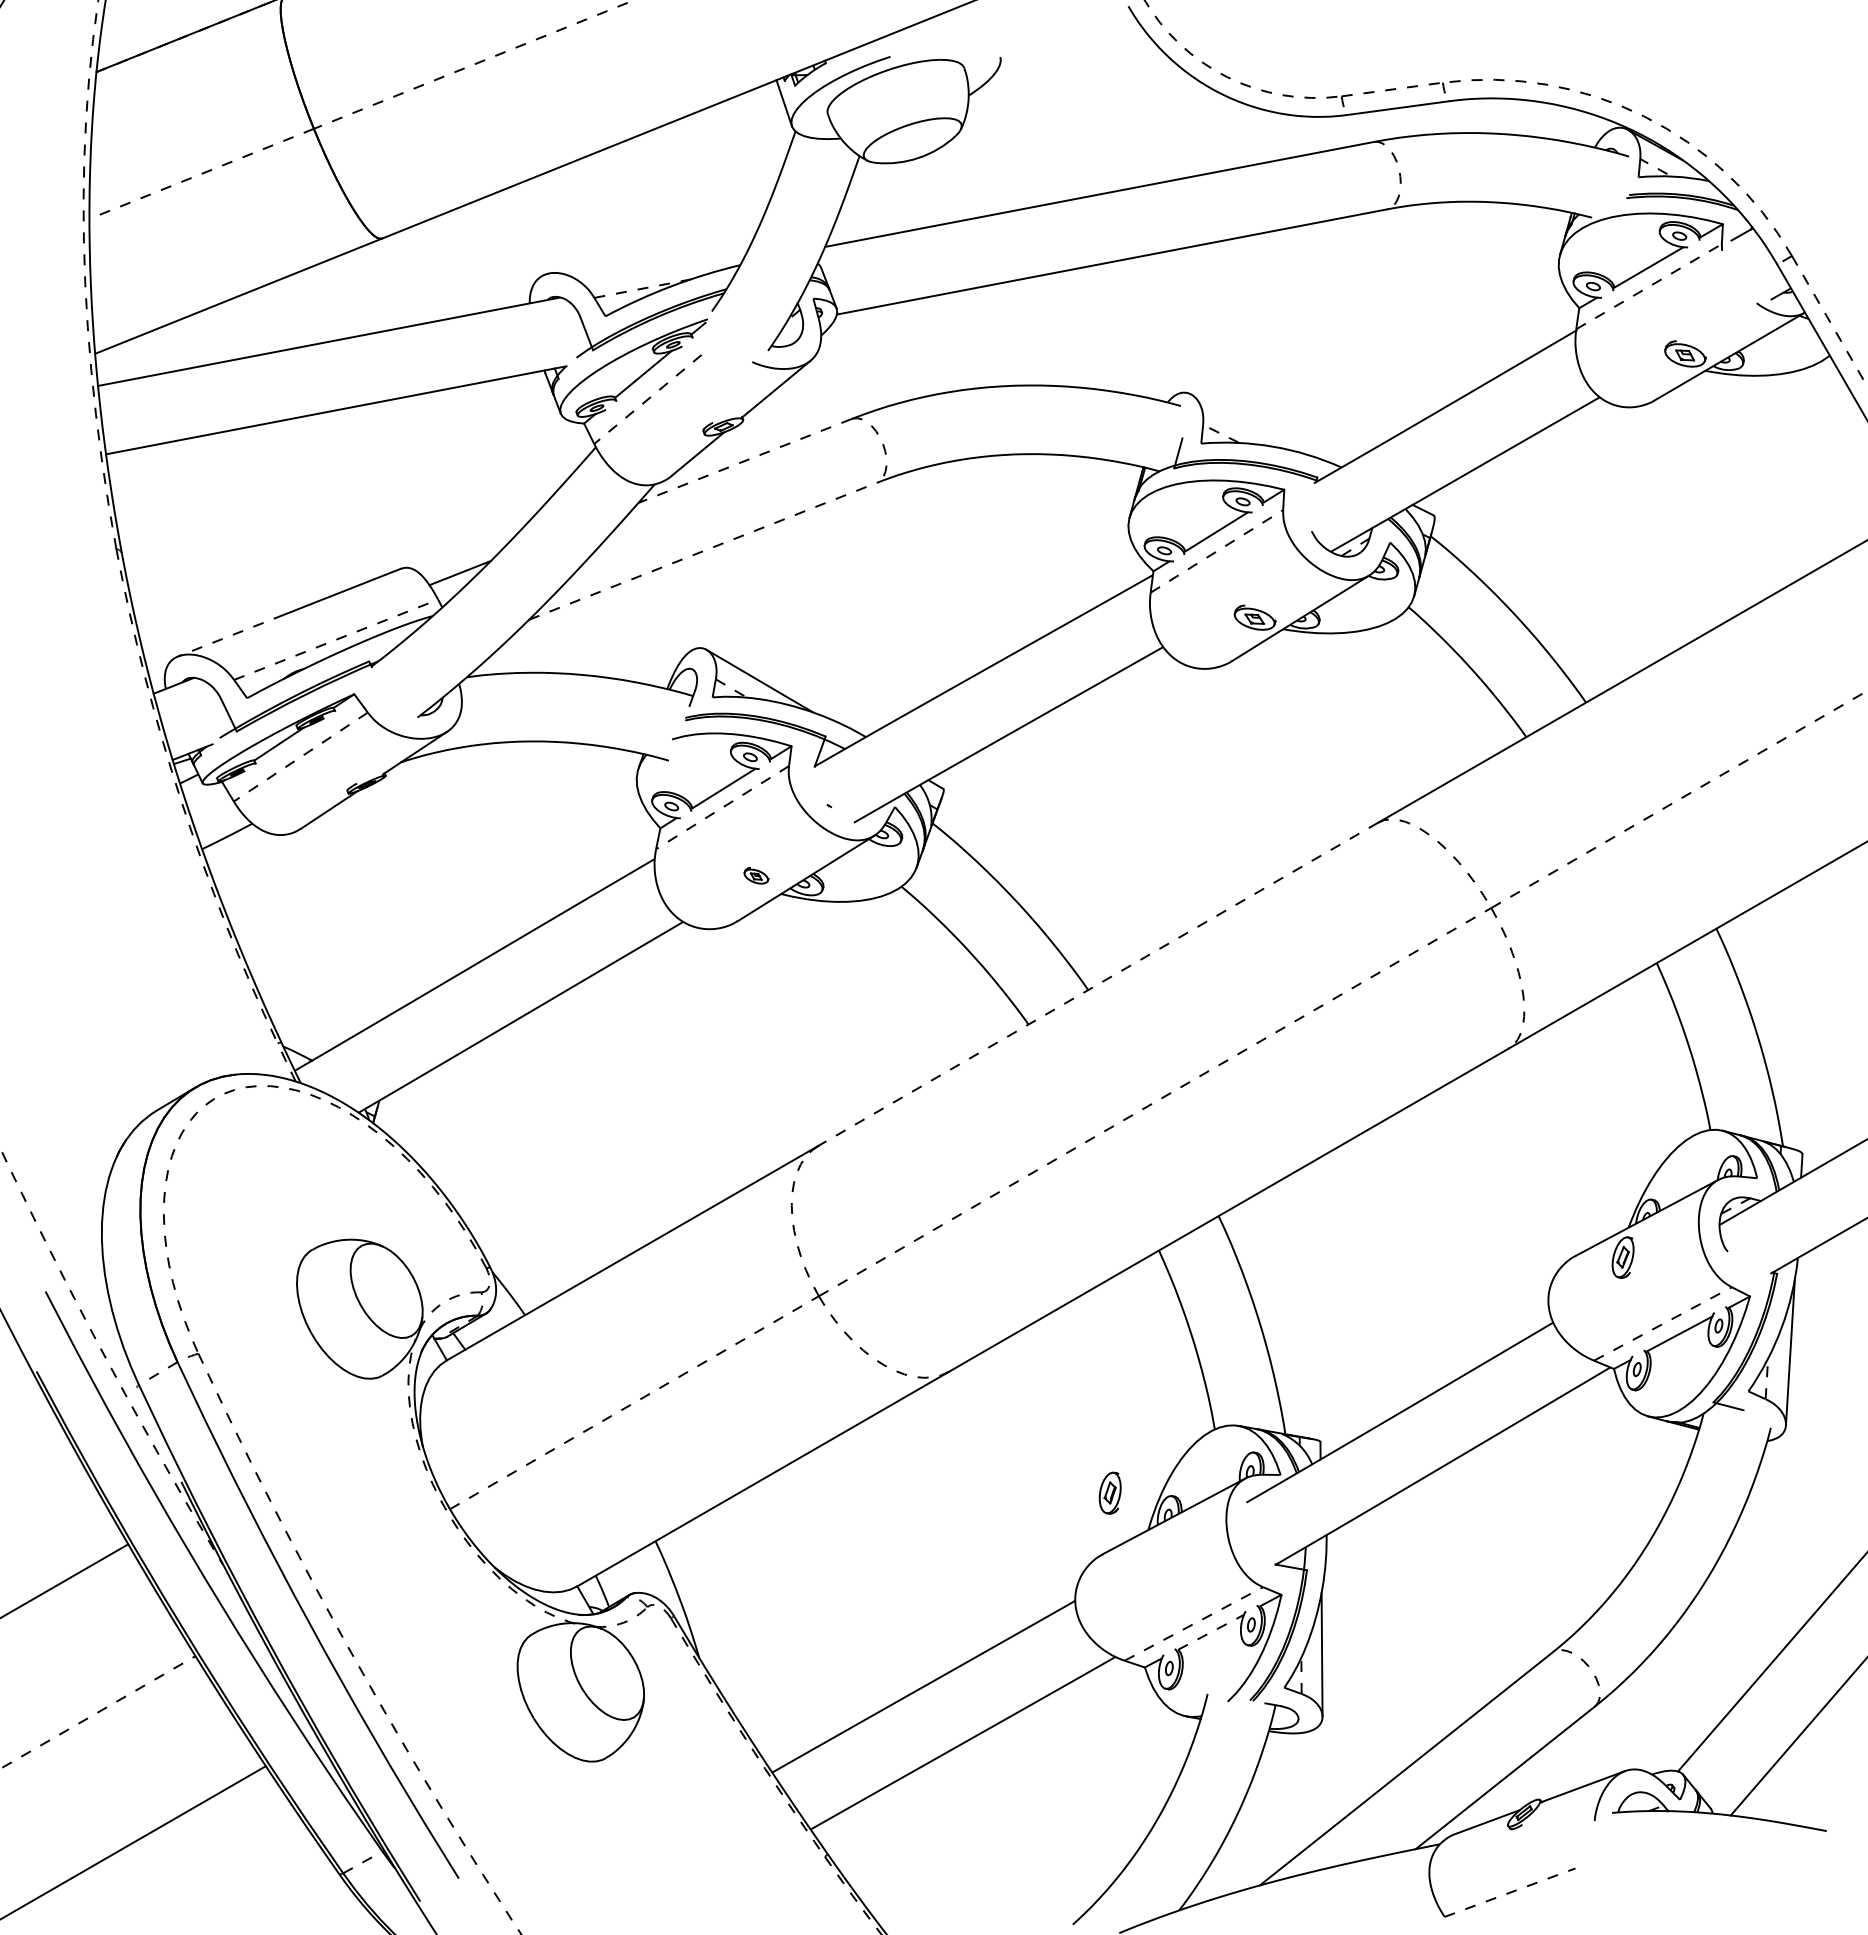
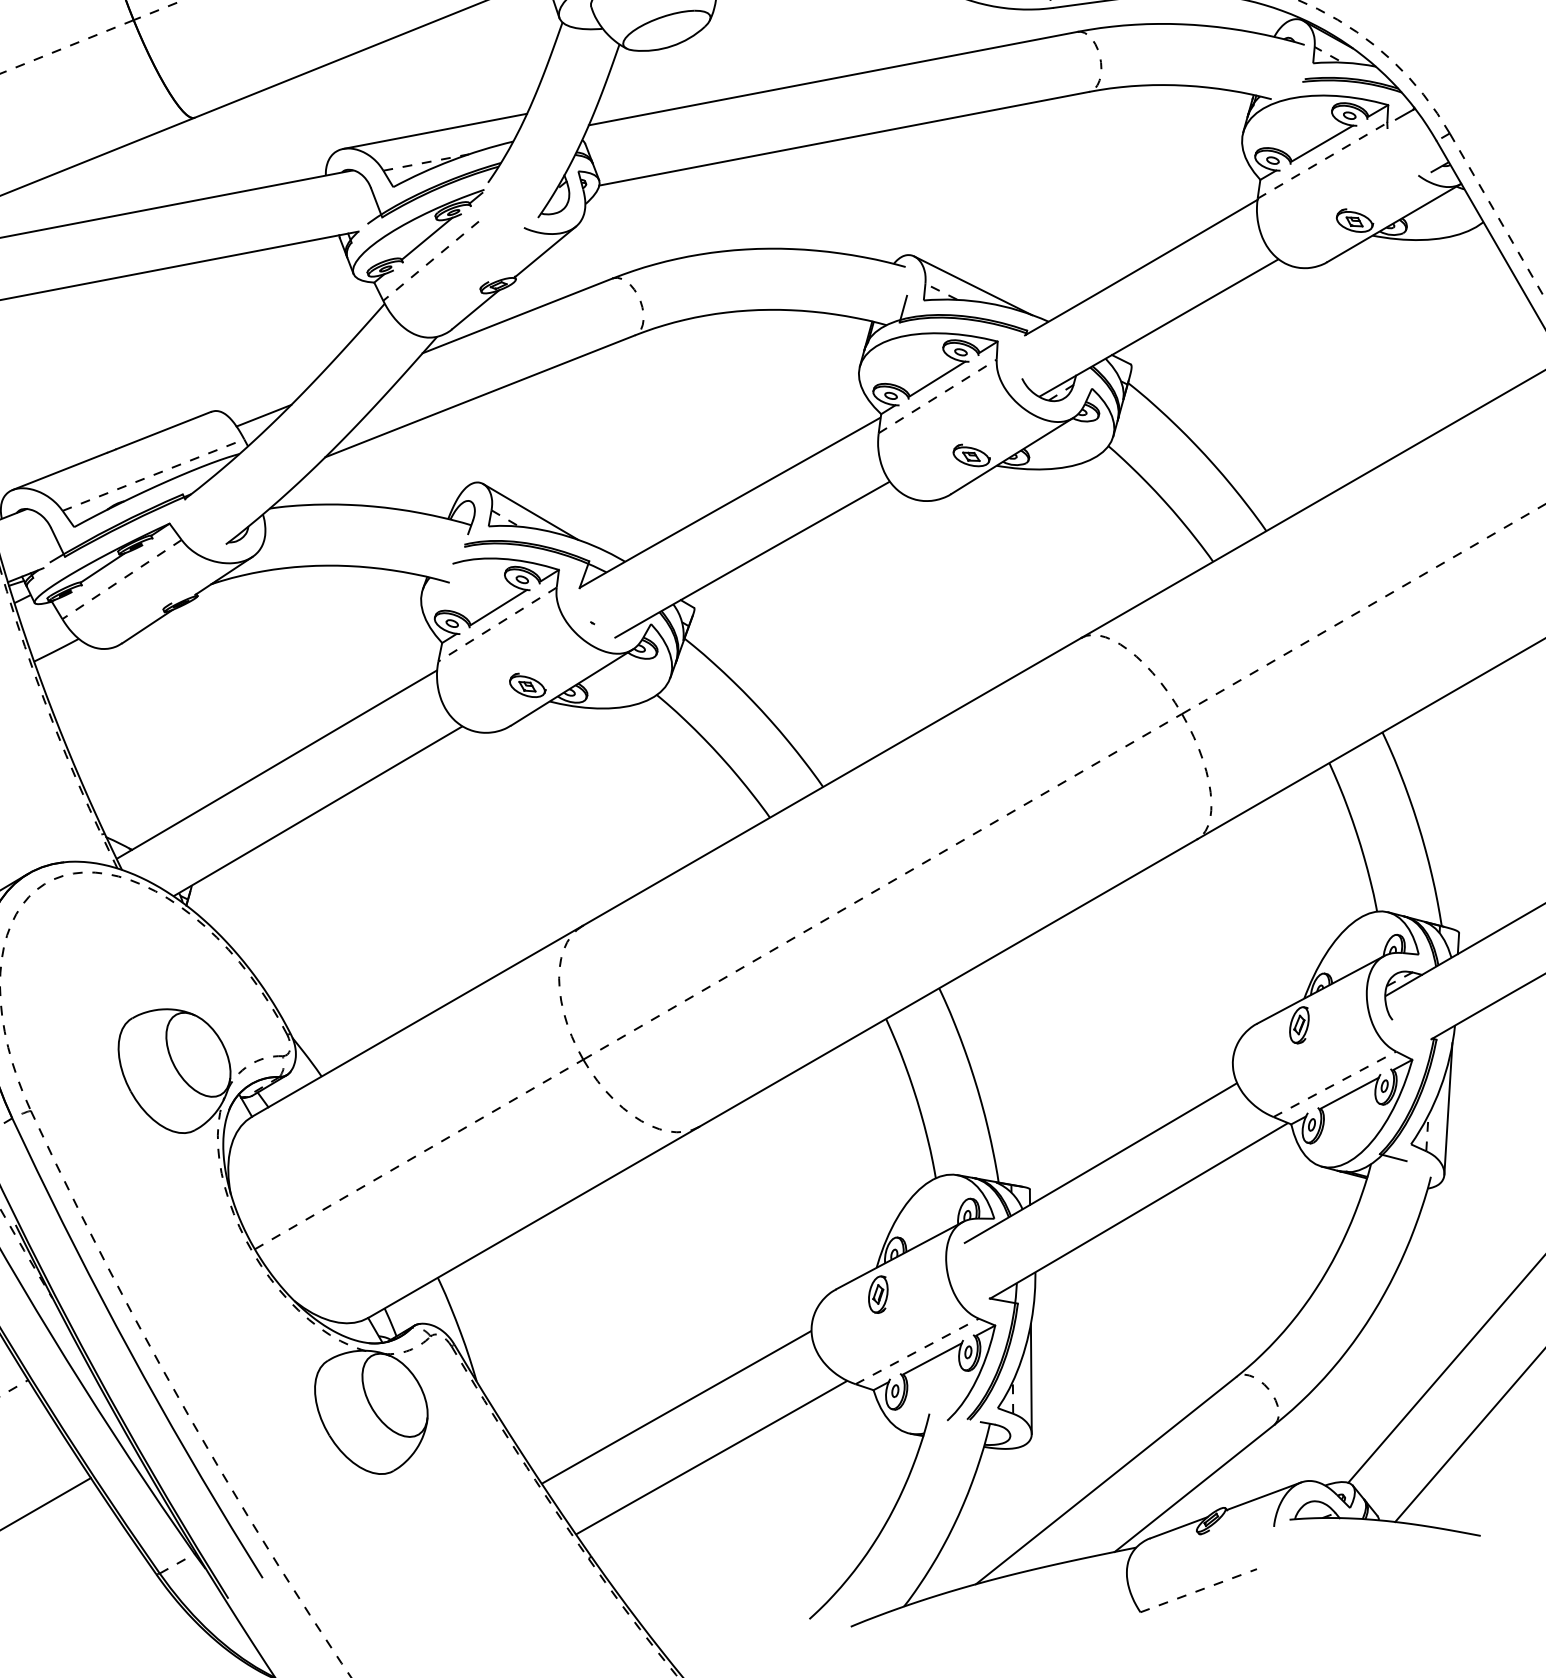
line: (652, 253) -> (435, 131), added
line: (1256, 427) -> (972, 286), added
line: (745, 460) -> (517, 315), dashed -> solid
line: (702, 551) -> (479, 396), dashed -> solid
line: (231, 635) -> (60, 471), dashed -> solid
part: (756, 875) -> (527, 685), size x1.67
line: (1097, 984) -> (831, 782), dashed -> solid
part: (1109, 1492) -> (877, 1294), moved
line: (1211, 1632) -> (932, 1359), dashed -> solid

